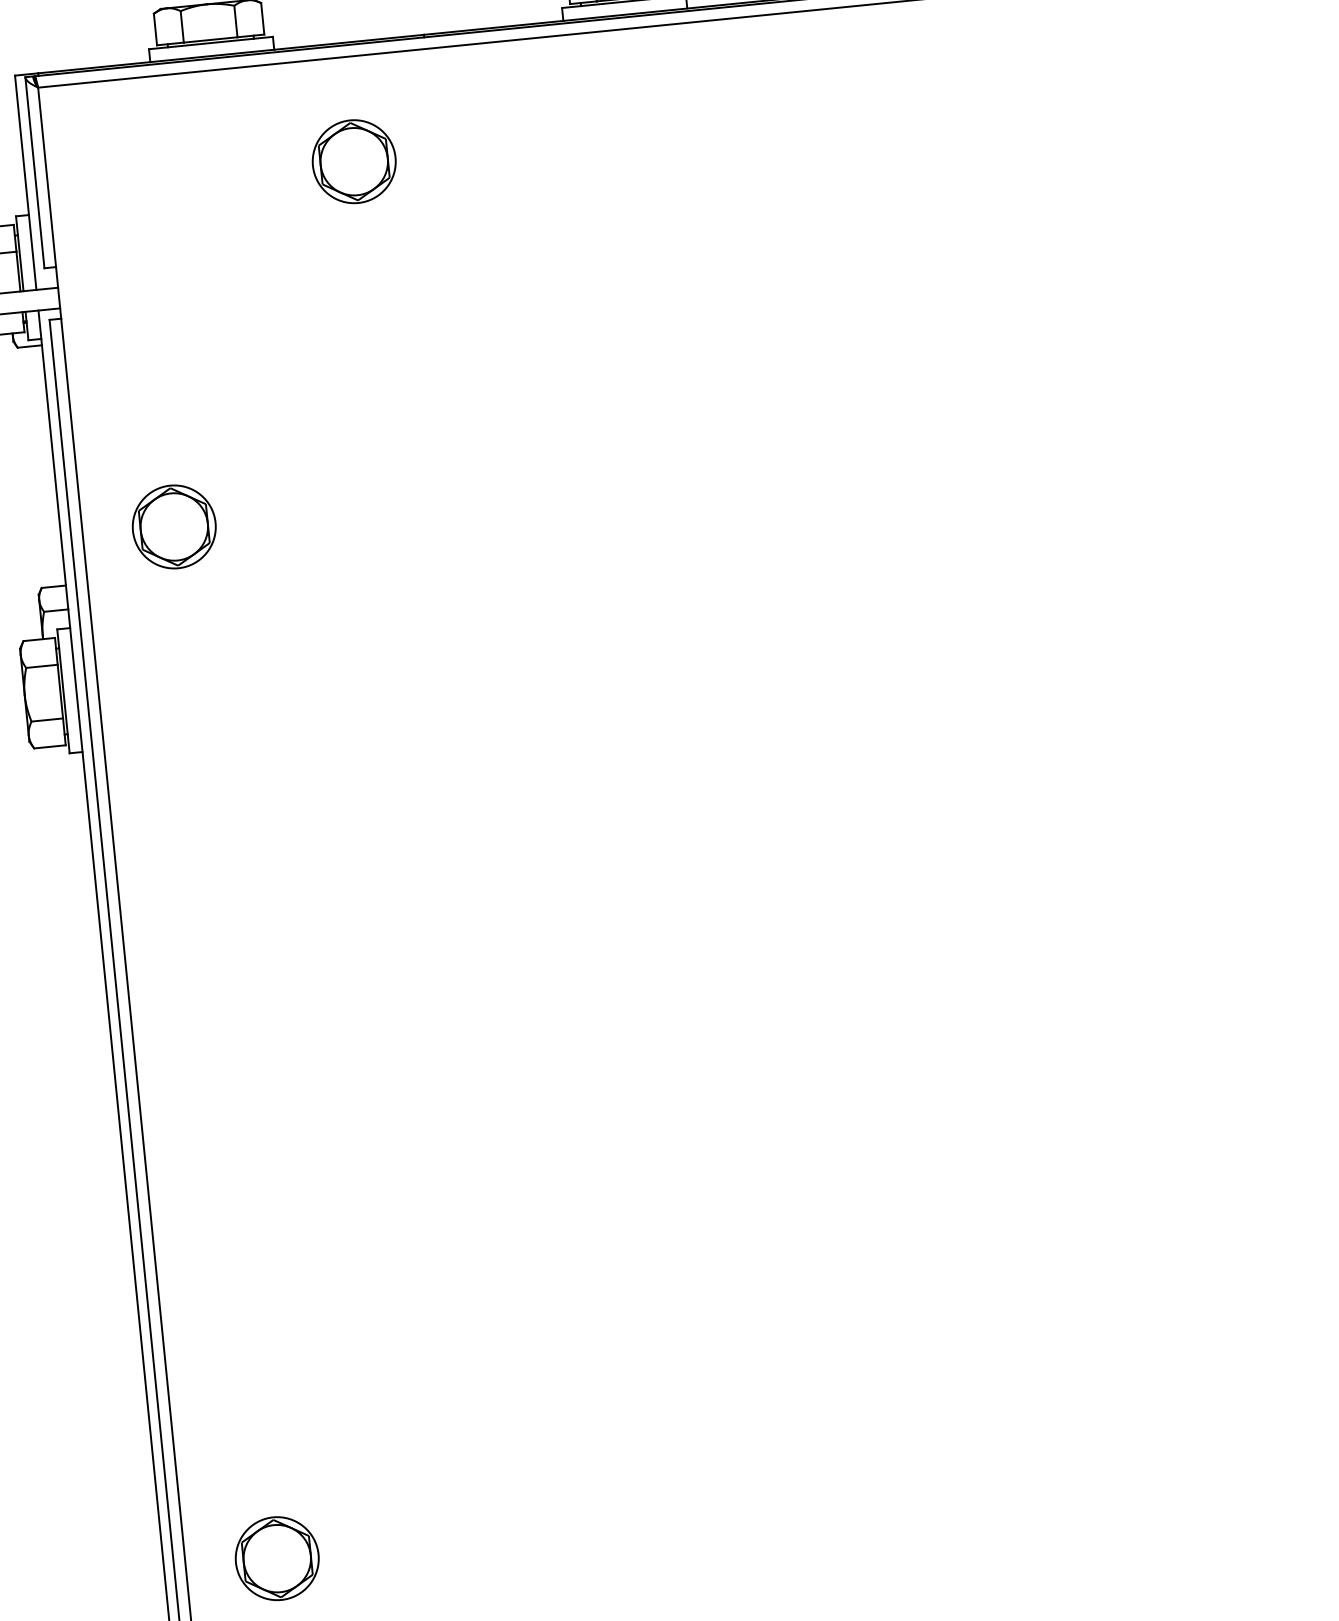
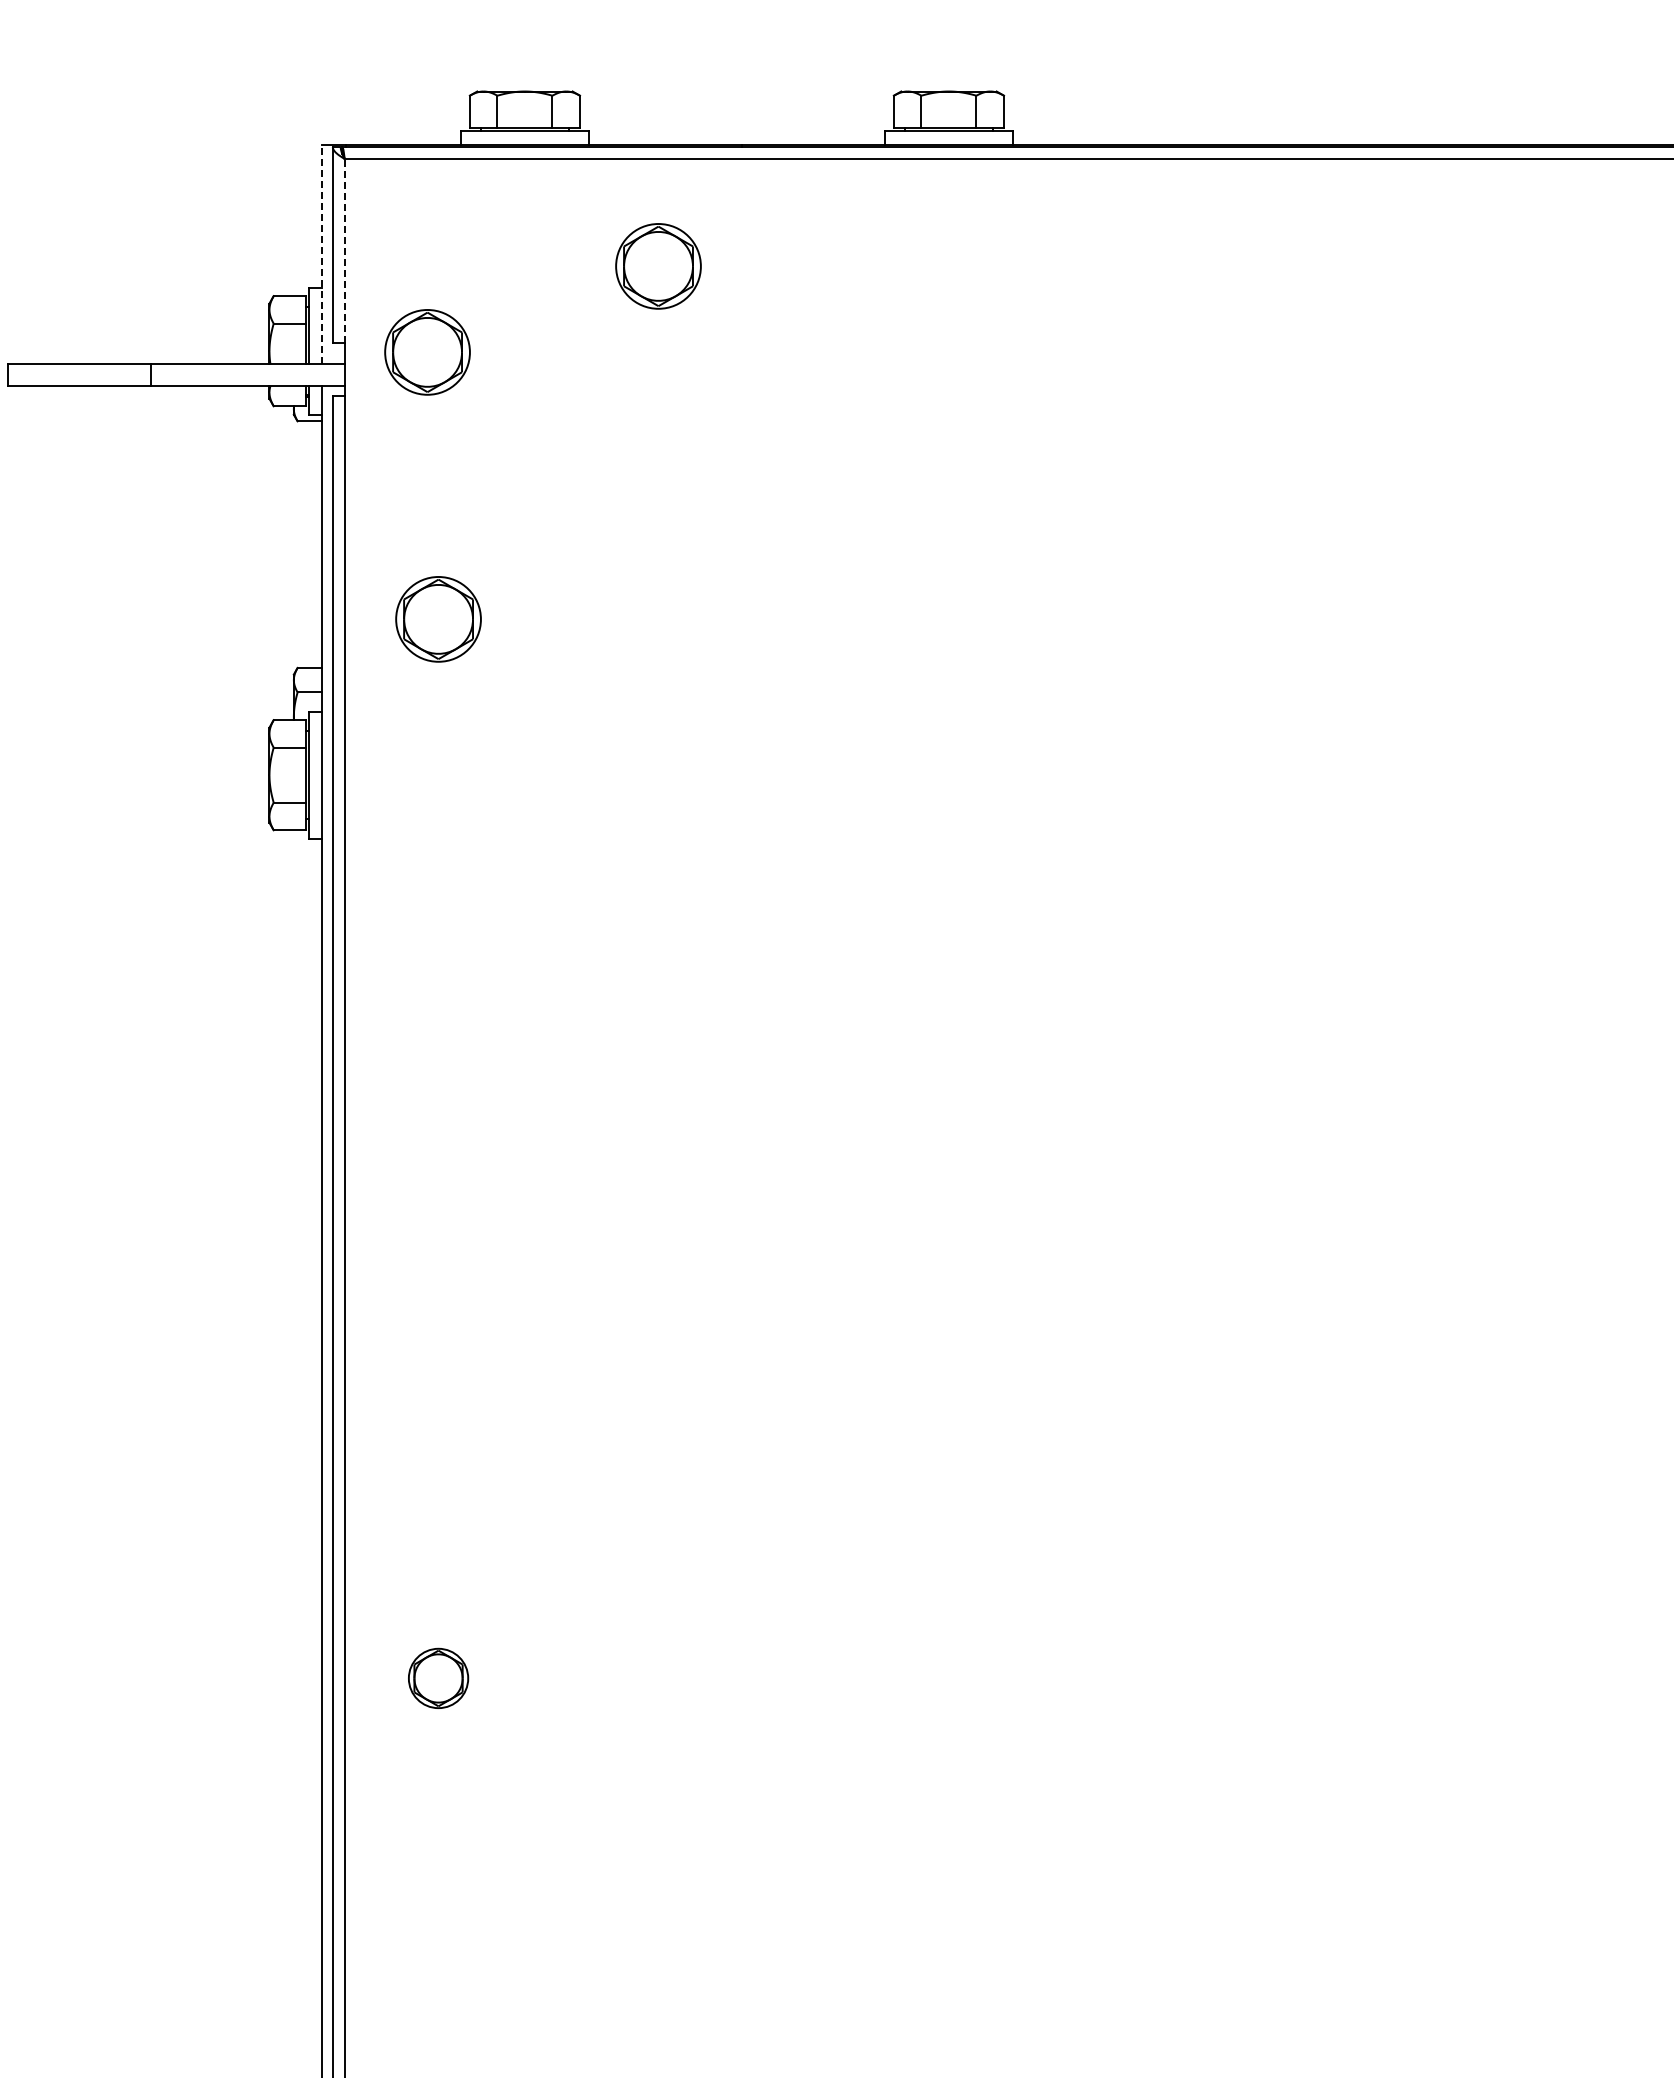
line: (46, 176) -> (344, 250), solid -> dashed
line: (25, 182) -> (322, 254), solid -> dashed
part: (137, 268) -> (427, 352), added
part: (277, 1558) -> (438, 1678), size x0.7

